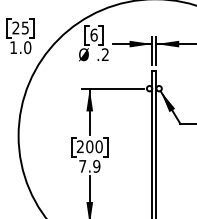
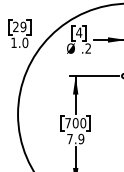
text: (24, 27) -> (22, 26), 25 -> 29
text: (93, 34) -> (78, 32), 6 -> 4
text: (79, 146) -> (67, 122), 200 -> 700

